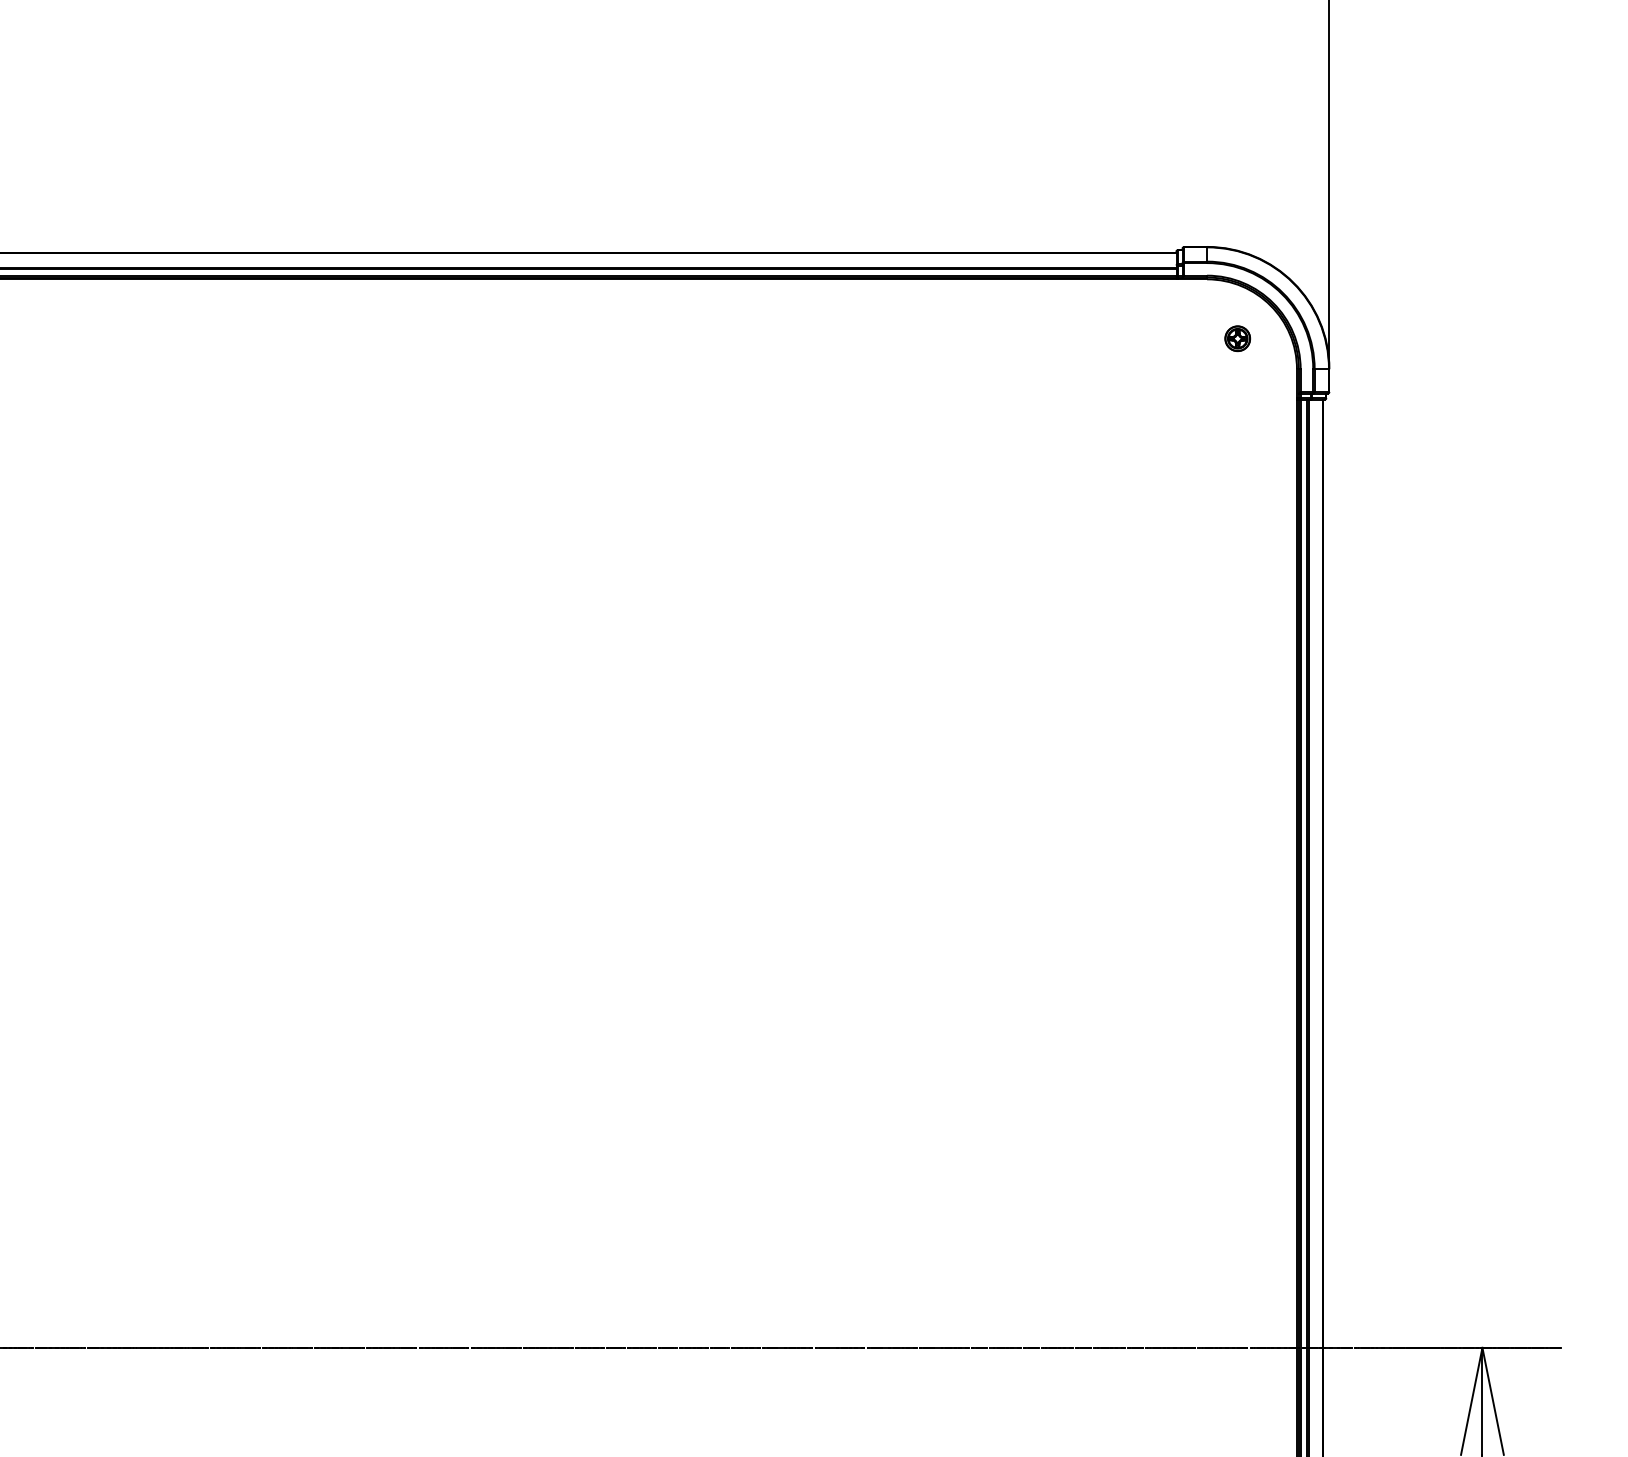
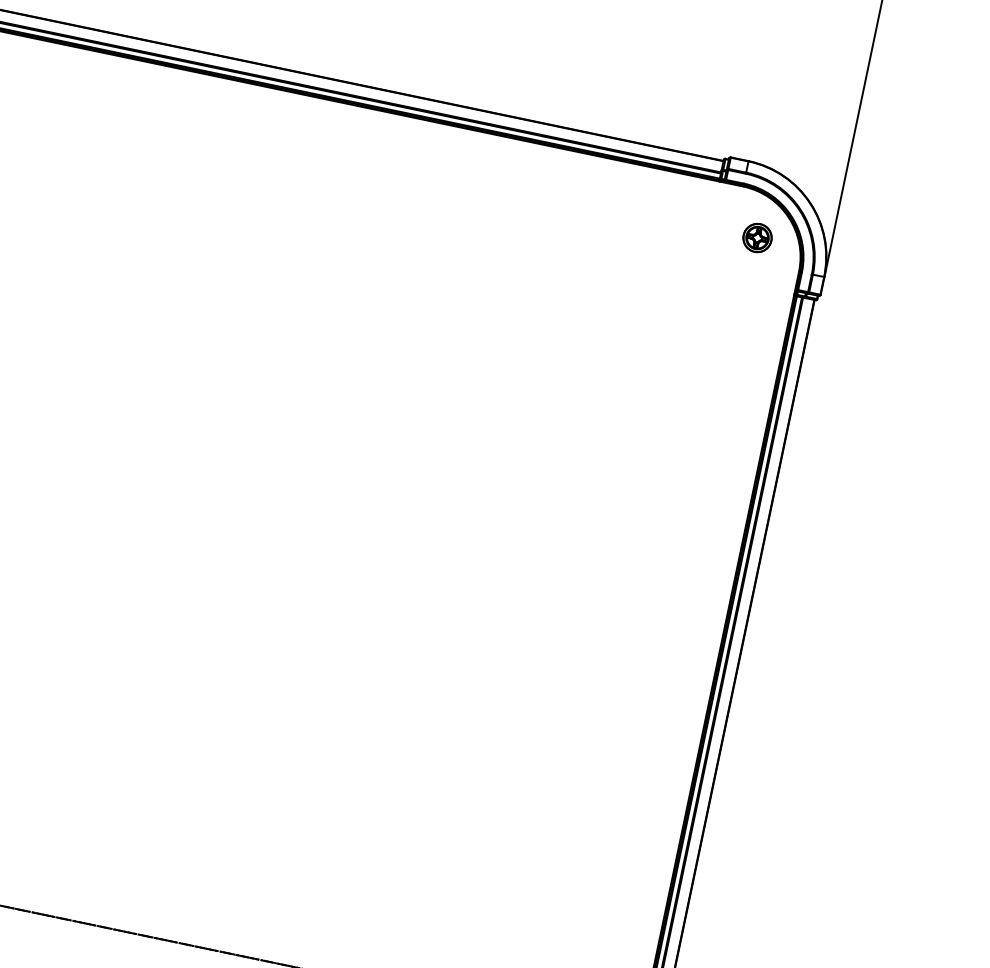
part: (1237, 338) -> (757, 237), size x1.43

